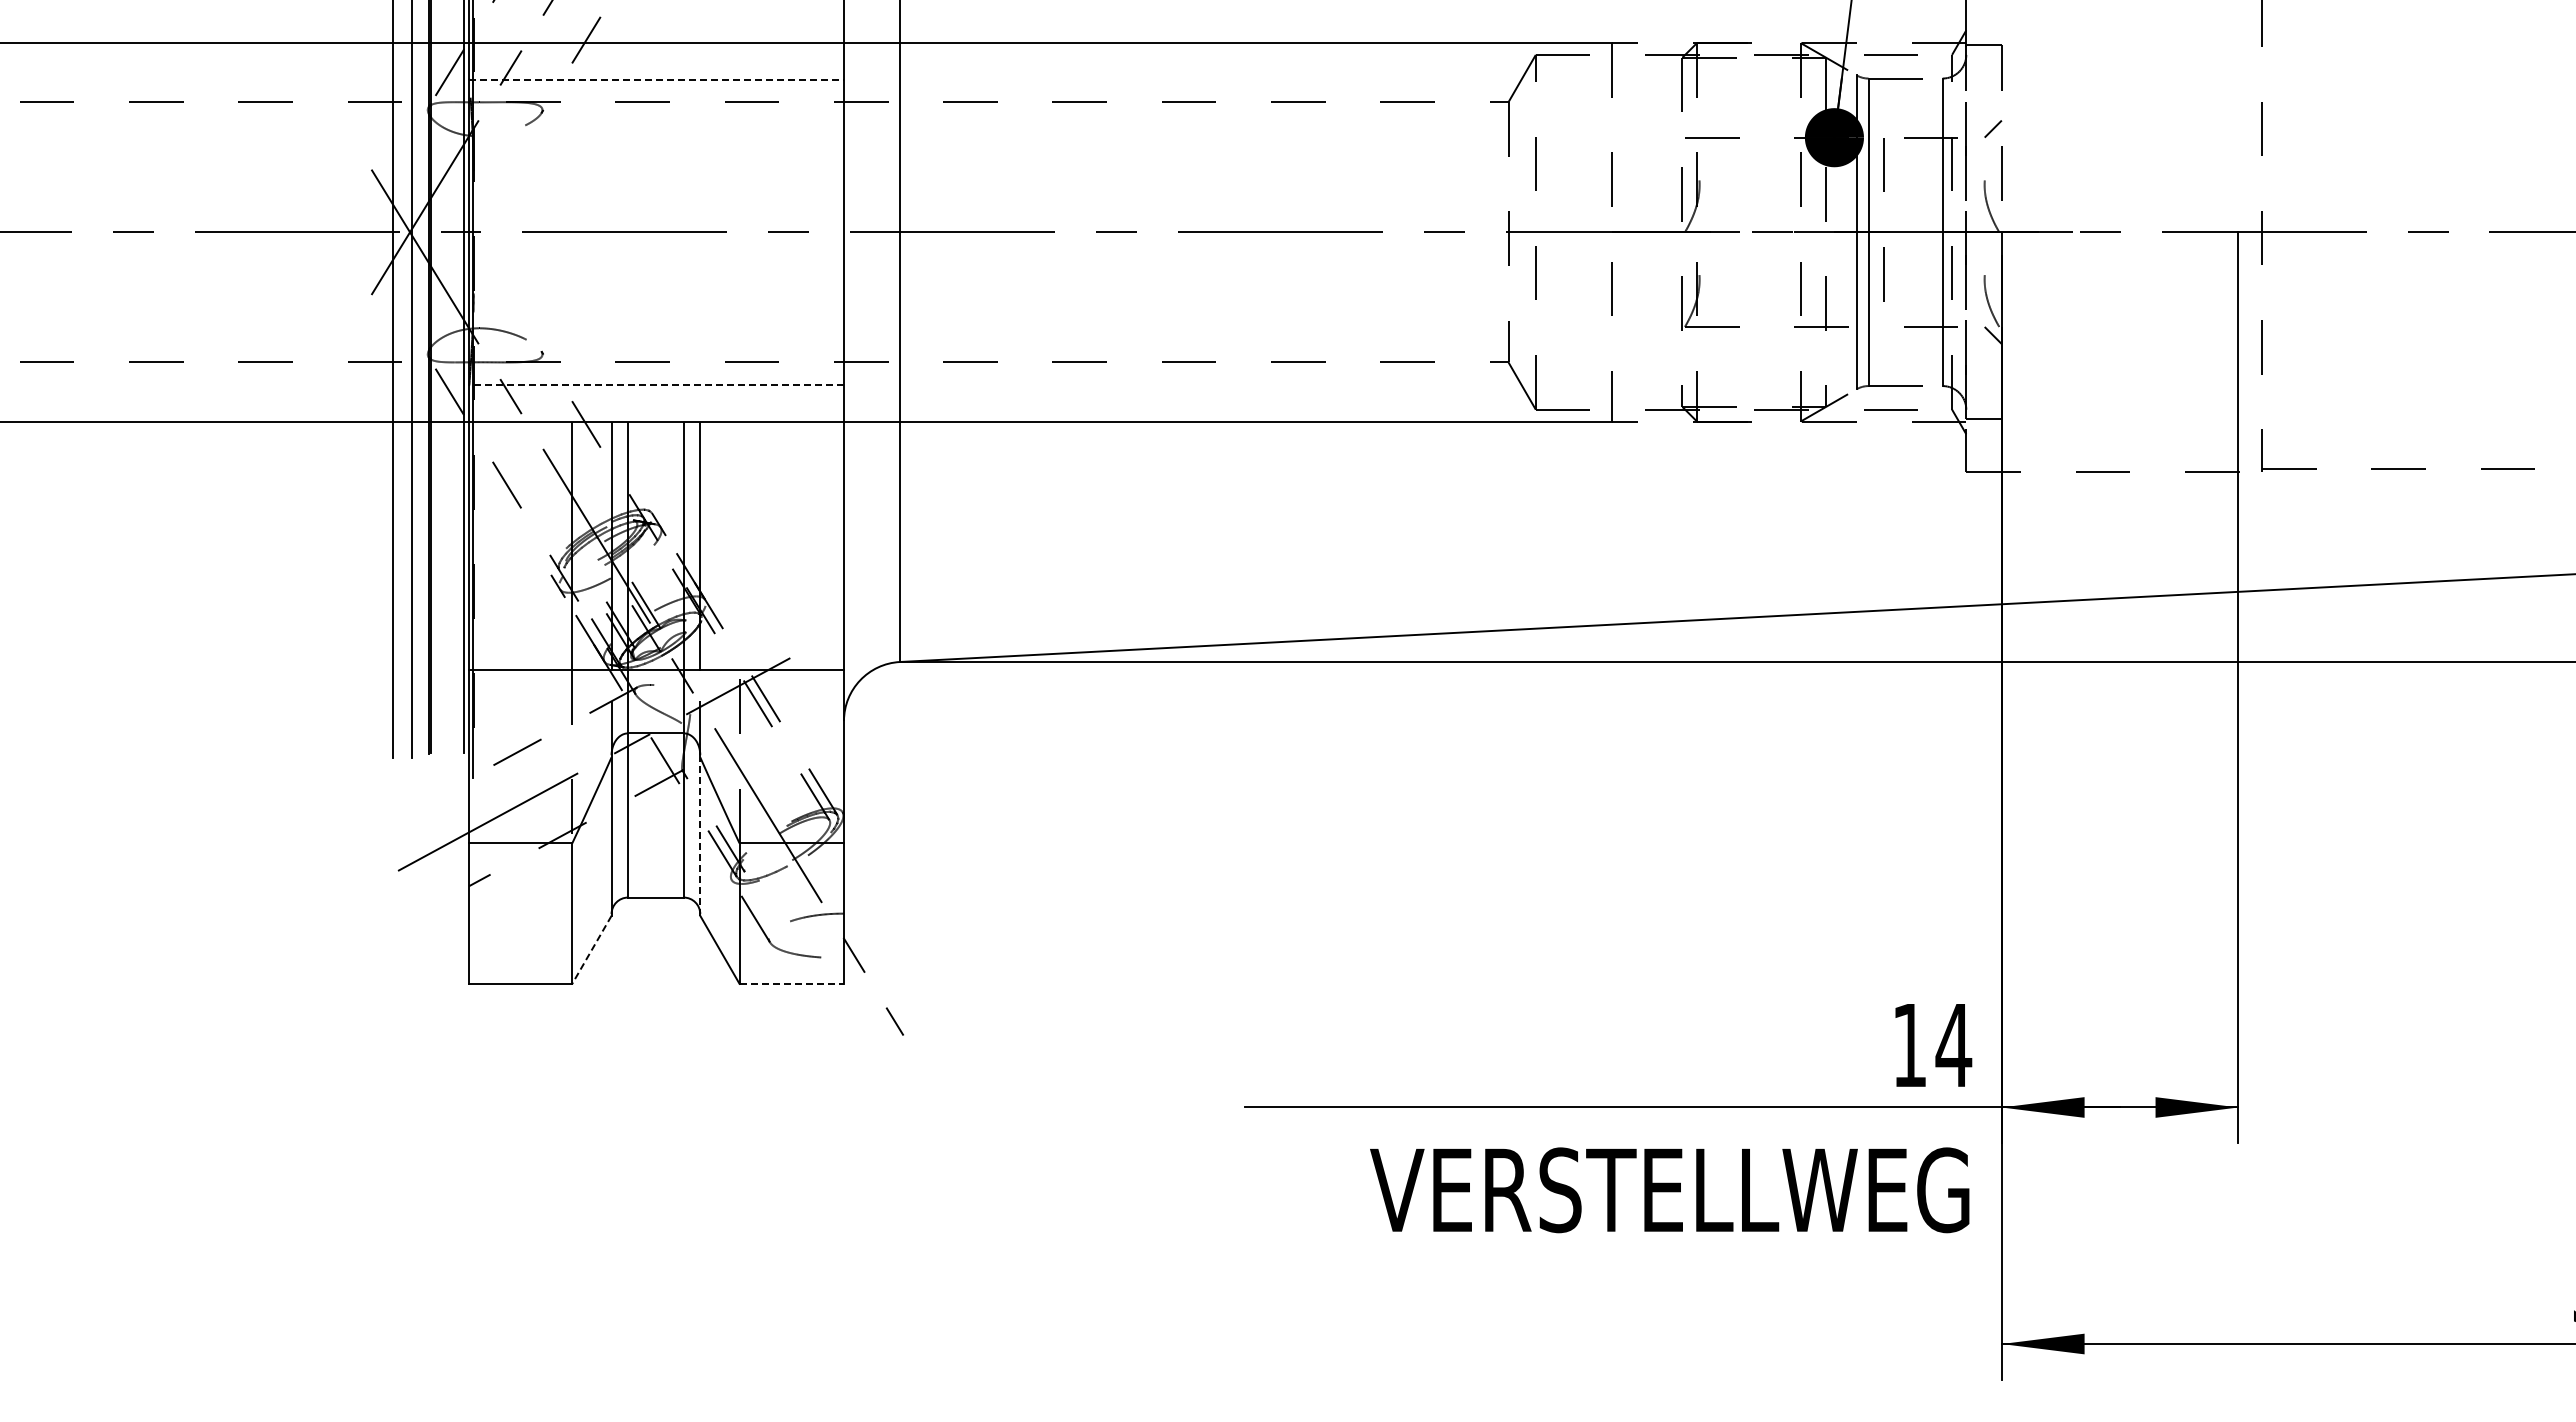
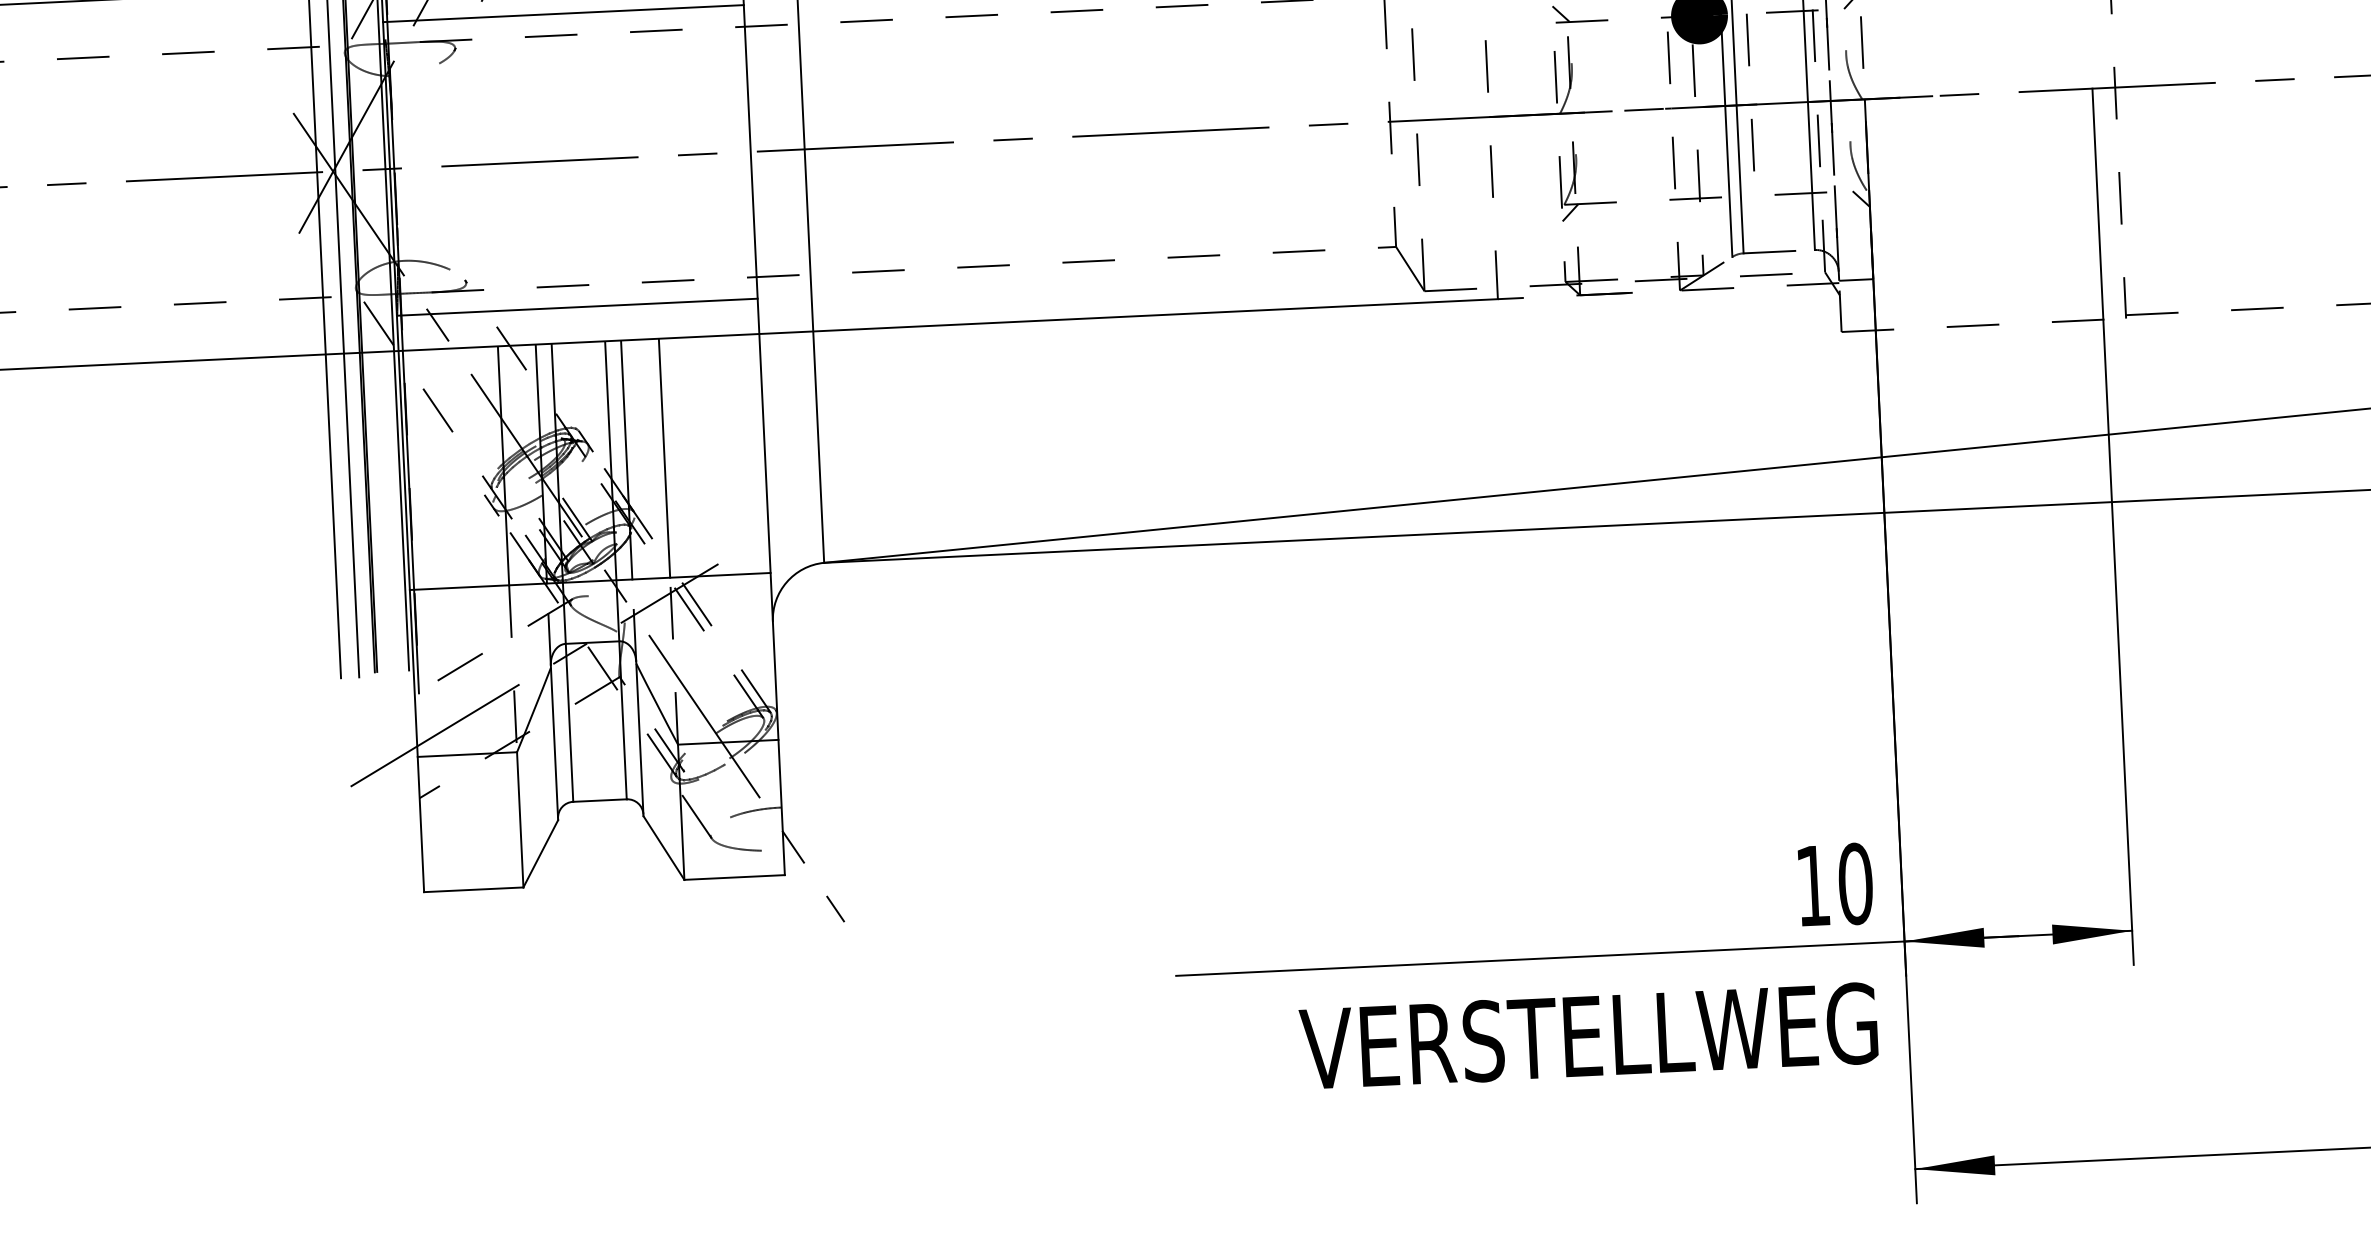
line: (657, 79) -> (564, 13), dashed -> solid
line: (1690, 128) -> (1560, 13), added
line: (1690, 335) -> (1569, 212), added
line: (656, 384) -> (577, 306), dashed -> solid
line: (739, 545) -> (664, 458), added
line: (700, 835) -> (640, 738), dashed -> solid
line: (591, 950) -> (540, 854), dashed -> solid
line: (792, 983) -> (735, 877), dashed -> solid
text: (1953, 1045) -> (1855, 884), 14 -> 10

